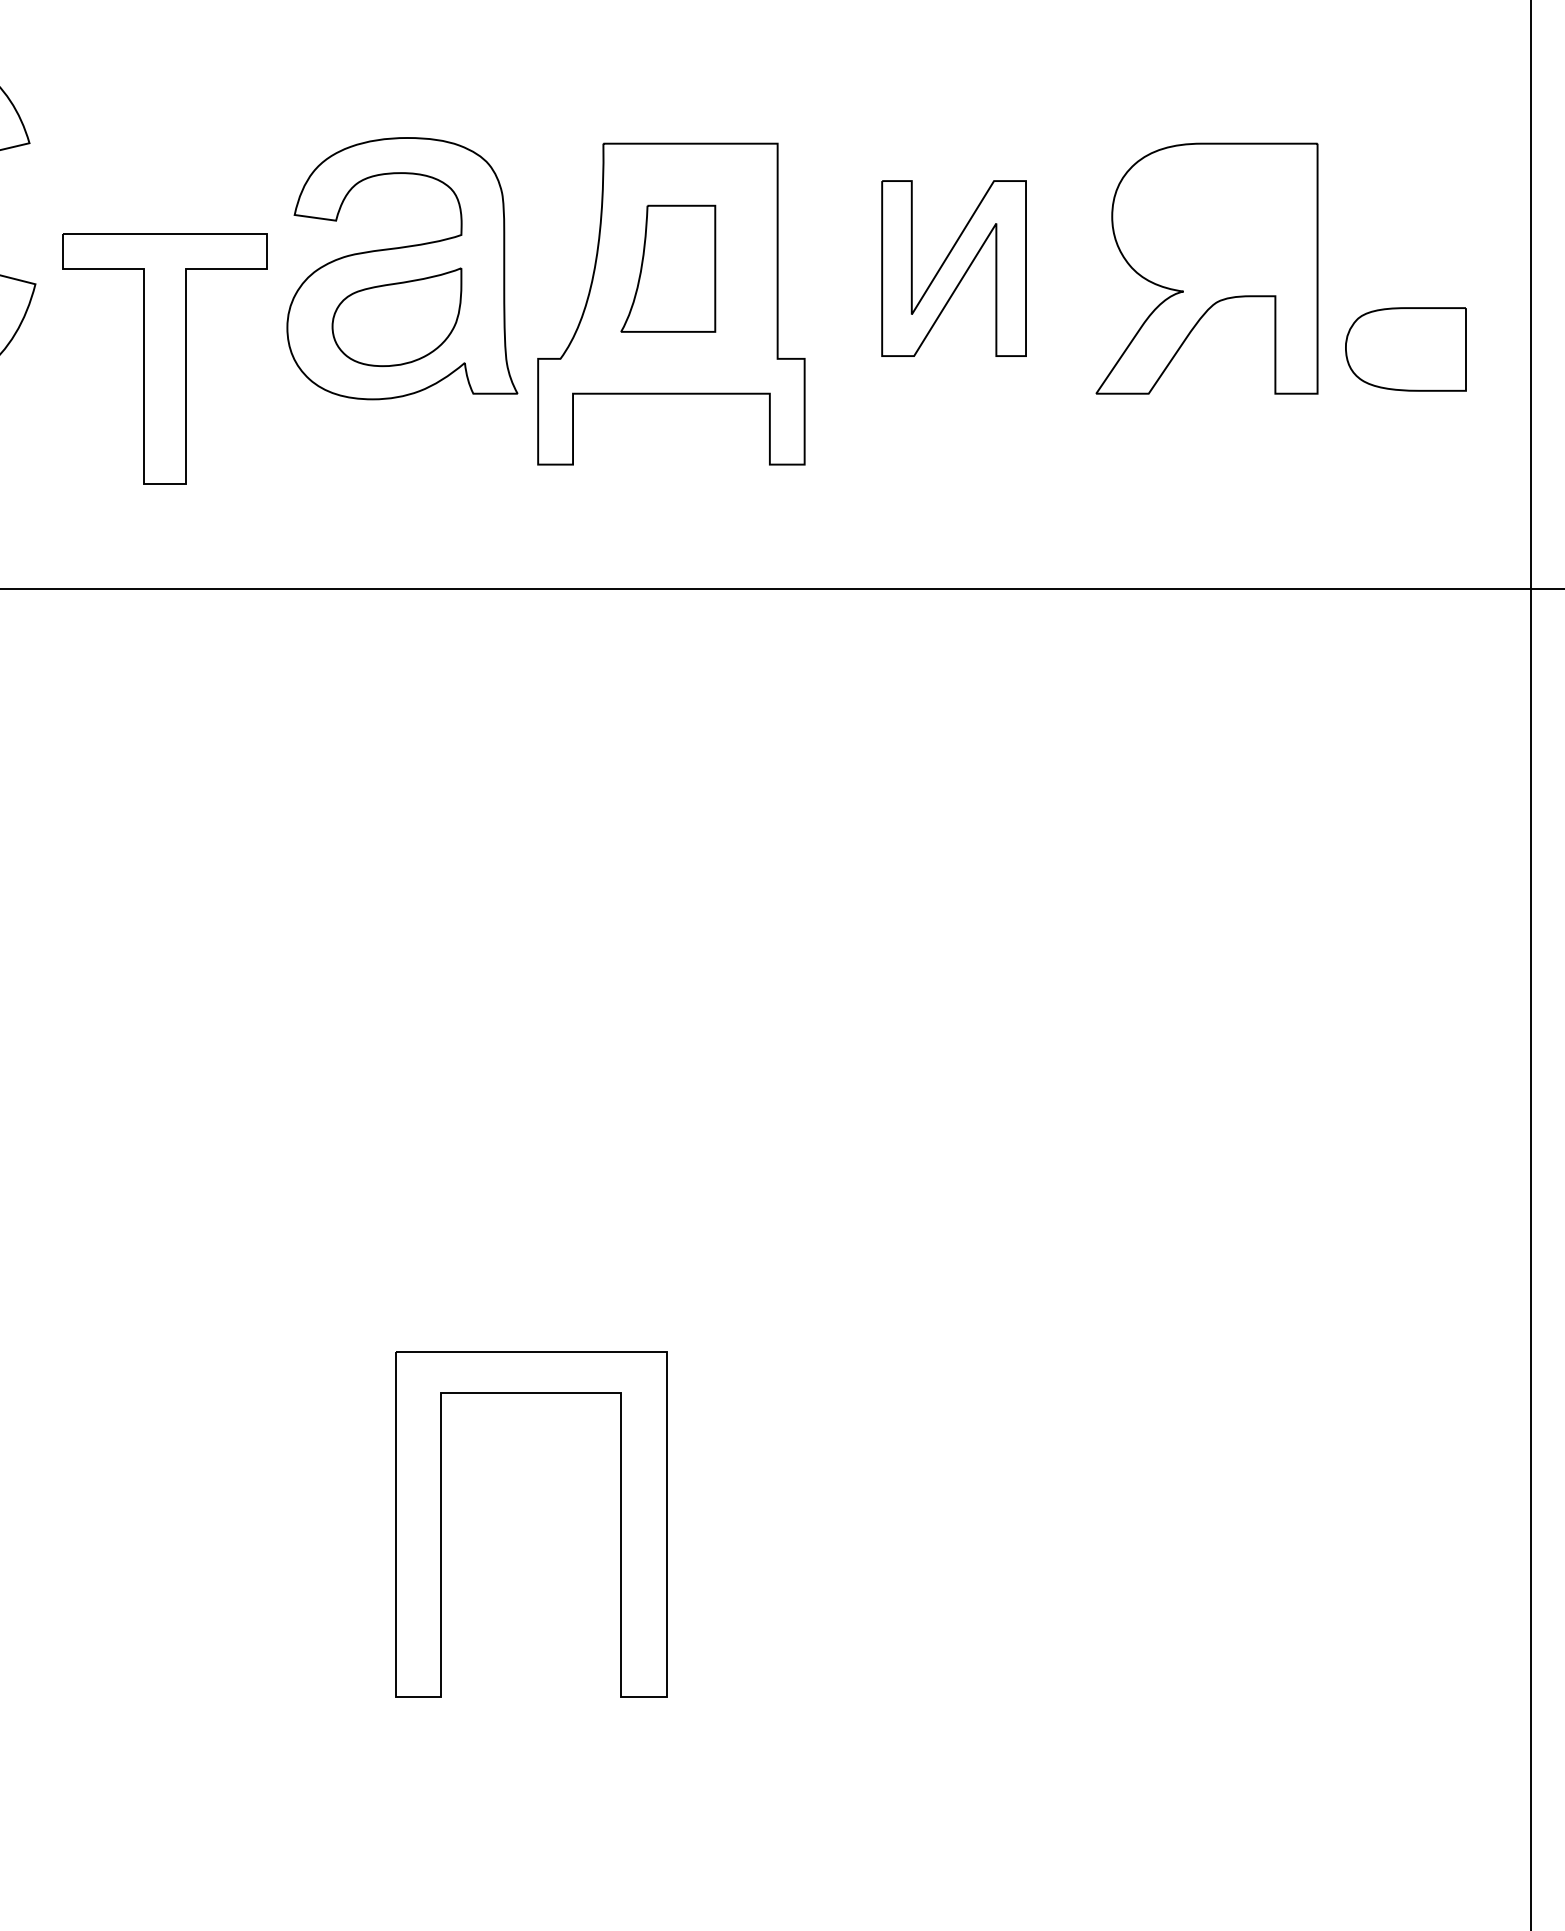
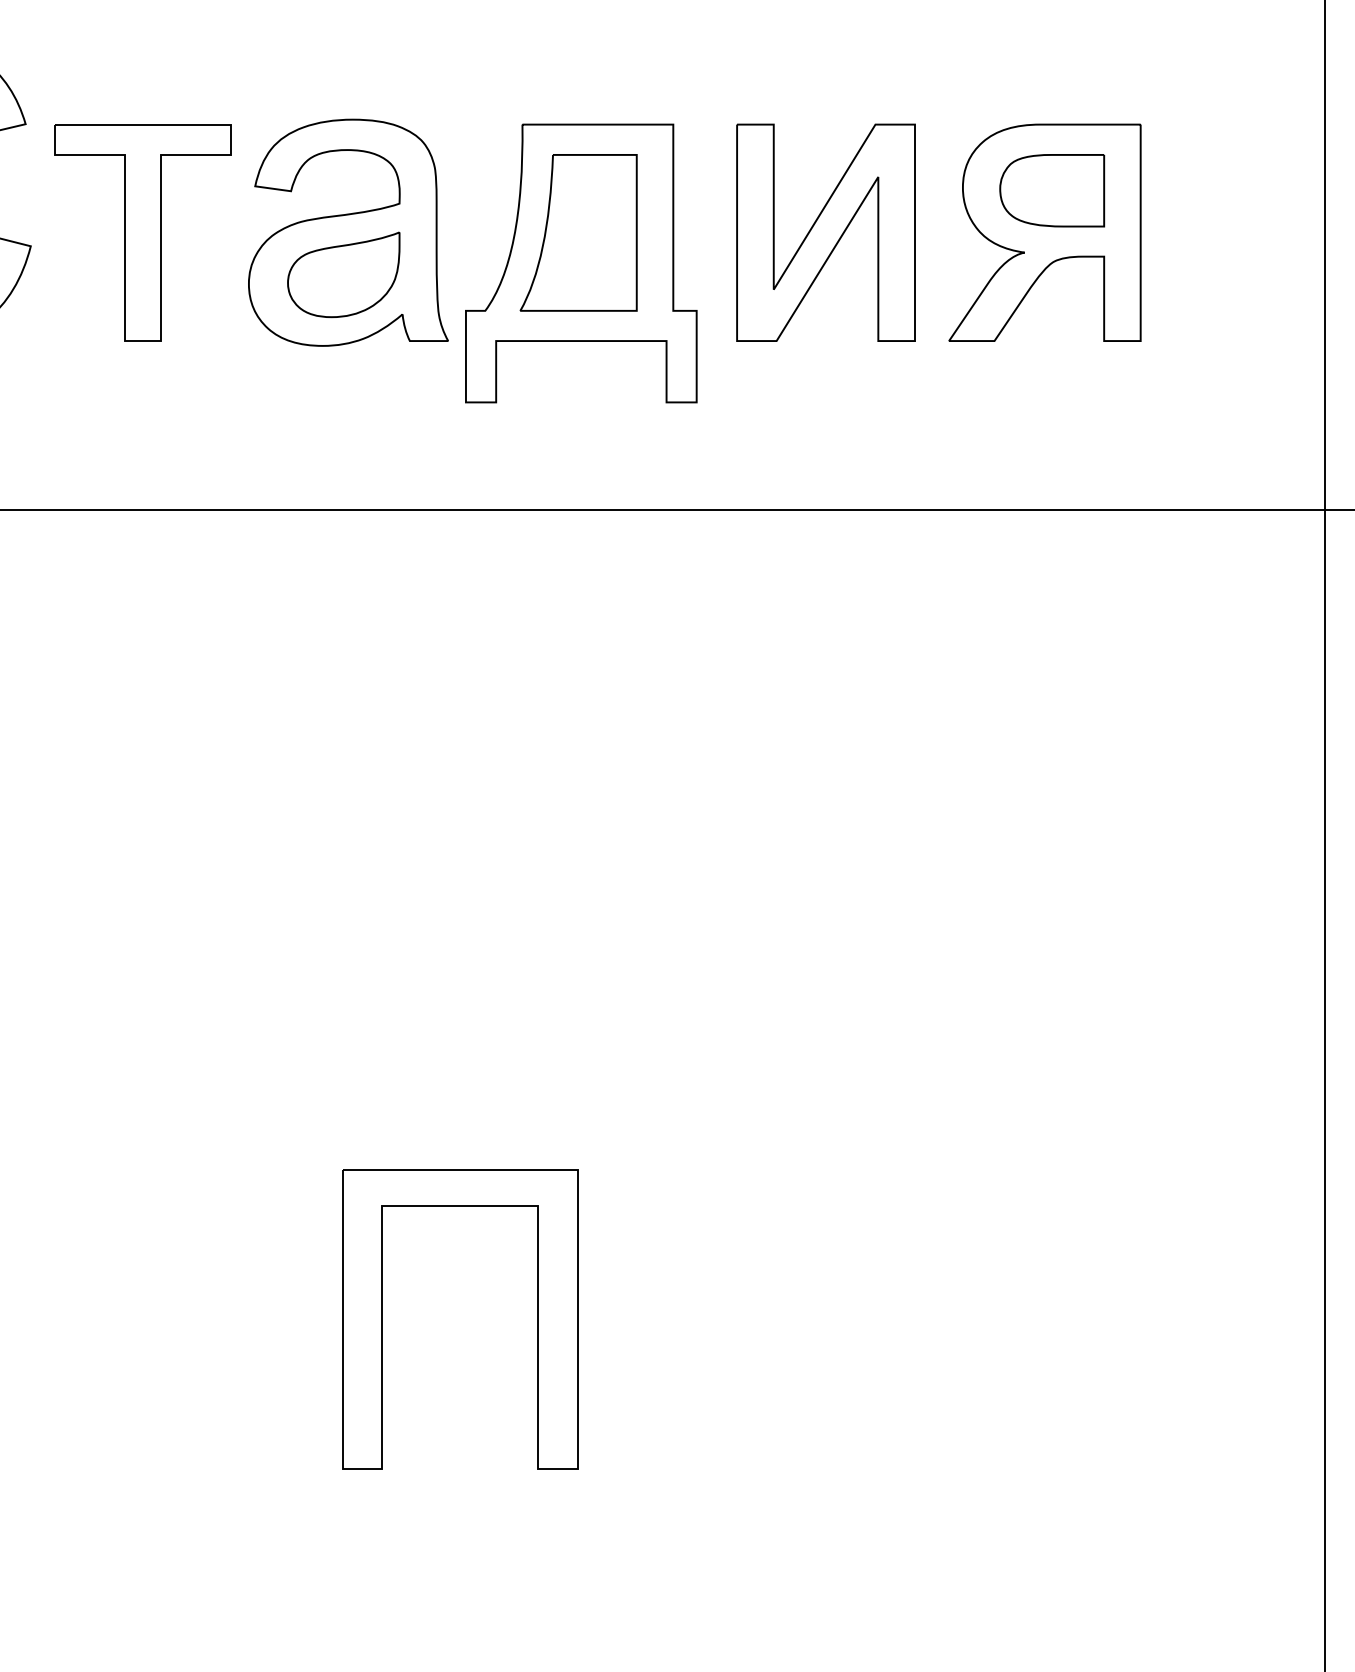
part: (668, 268) -> (578, 232), size x1.43
part: (953, 268) -> (825, 232), size x1.43
part: (1406, 349) -> (1052, 190), moved
part: (164, 358) -> (142, 232), moved

